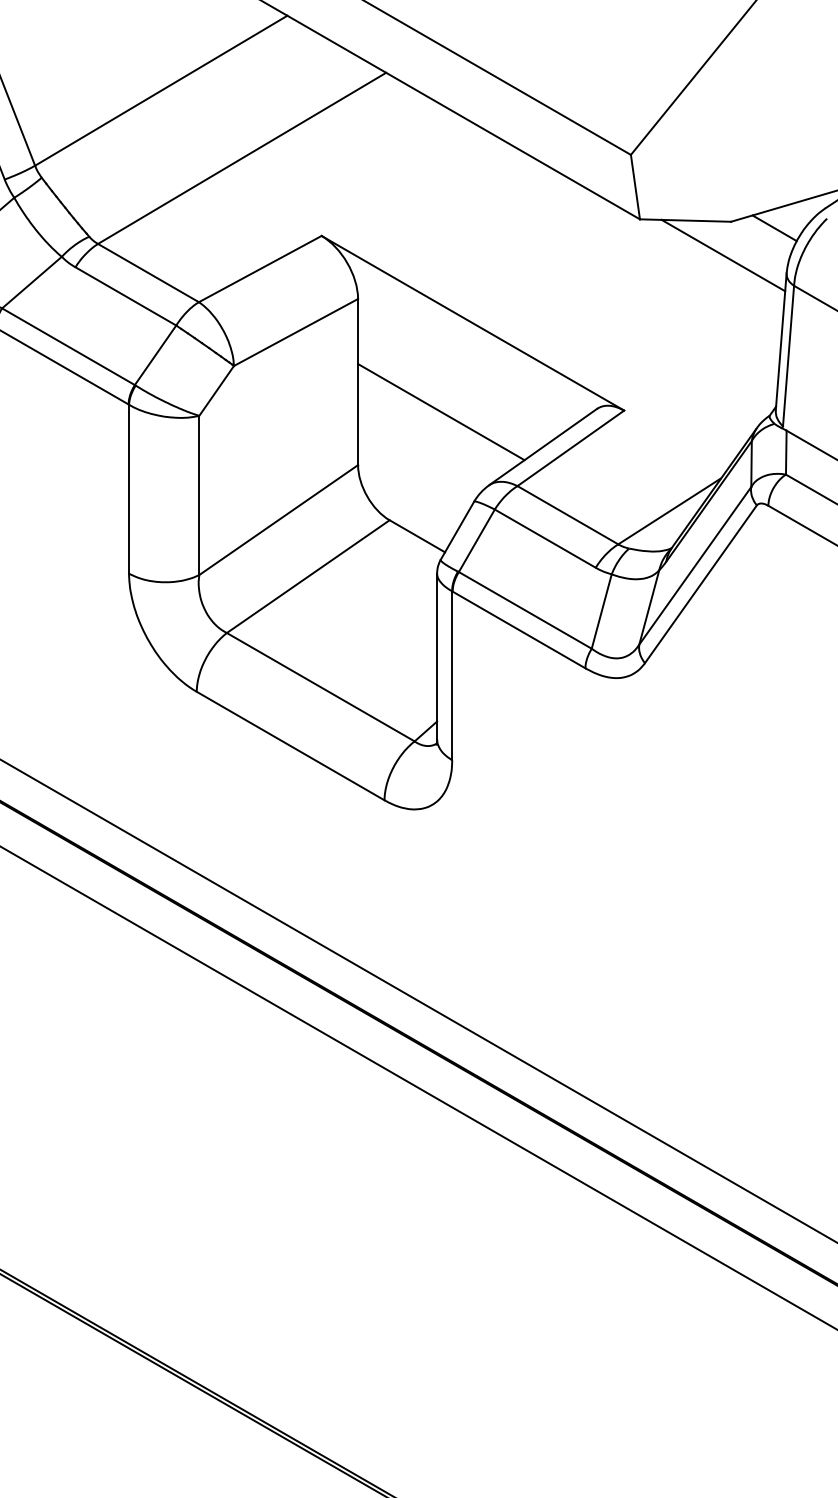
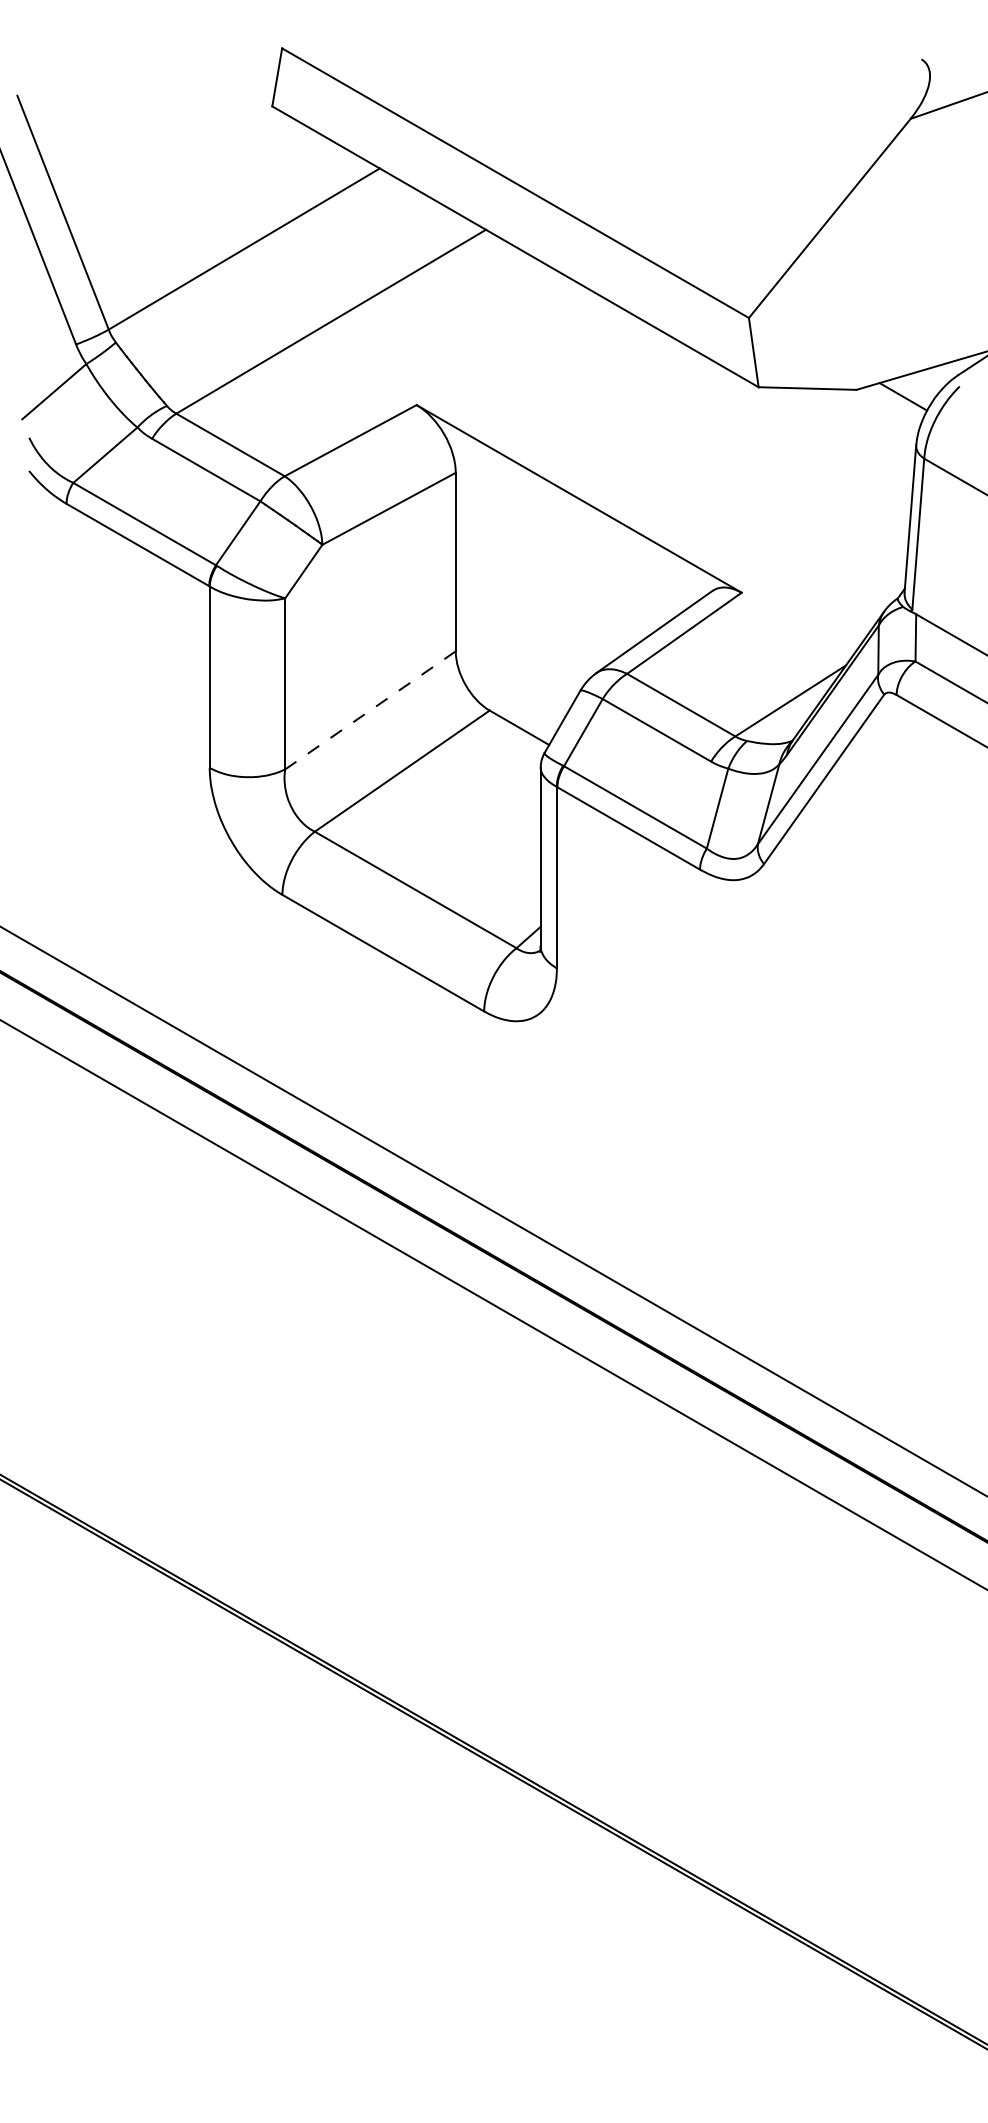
line: (722, 254) -> (847, 425), removed
line: (440, 412) -> (544, 594), removed
line: (278, 520) -> (370, 710), solid -> dashed

